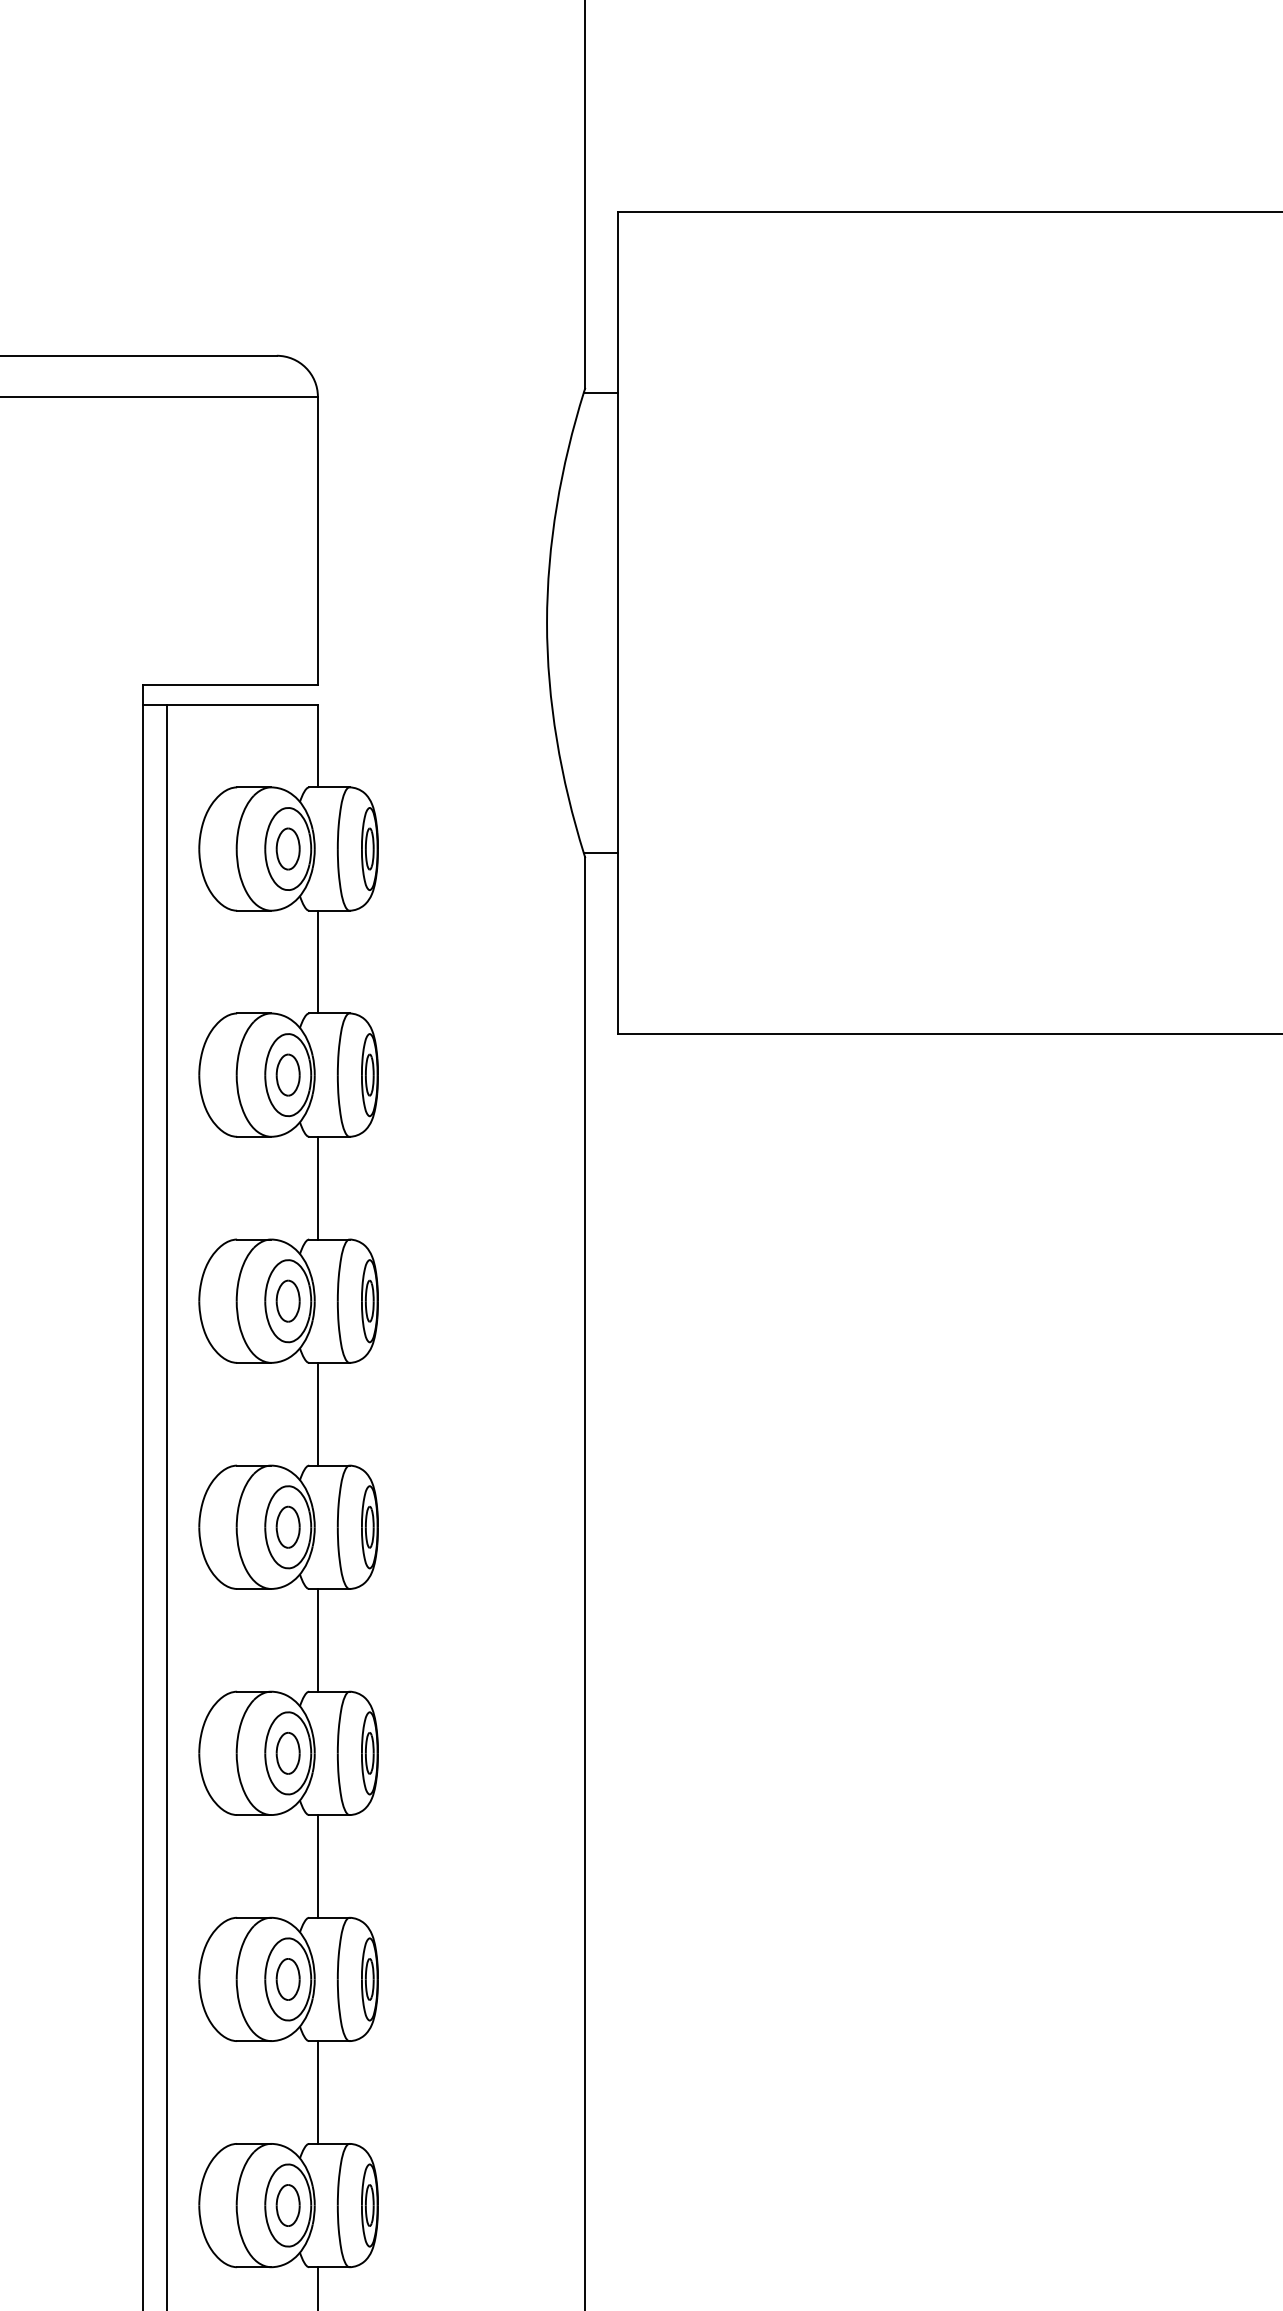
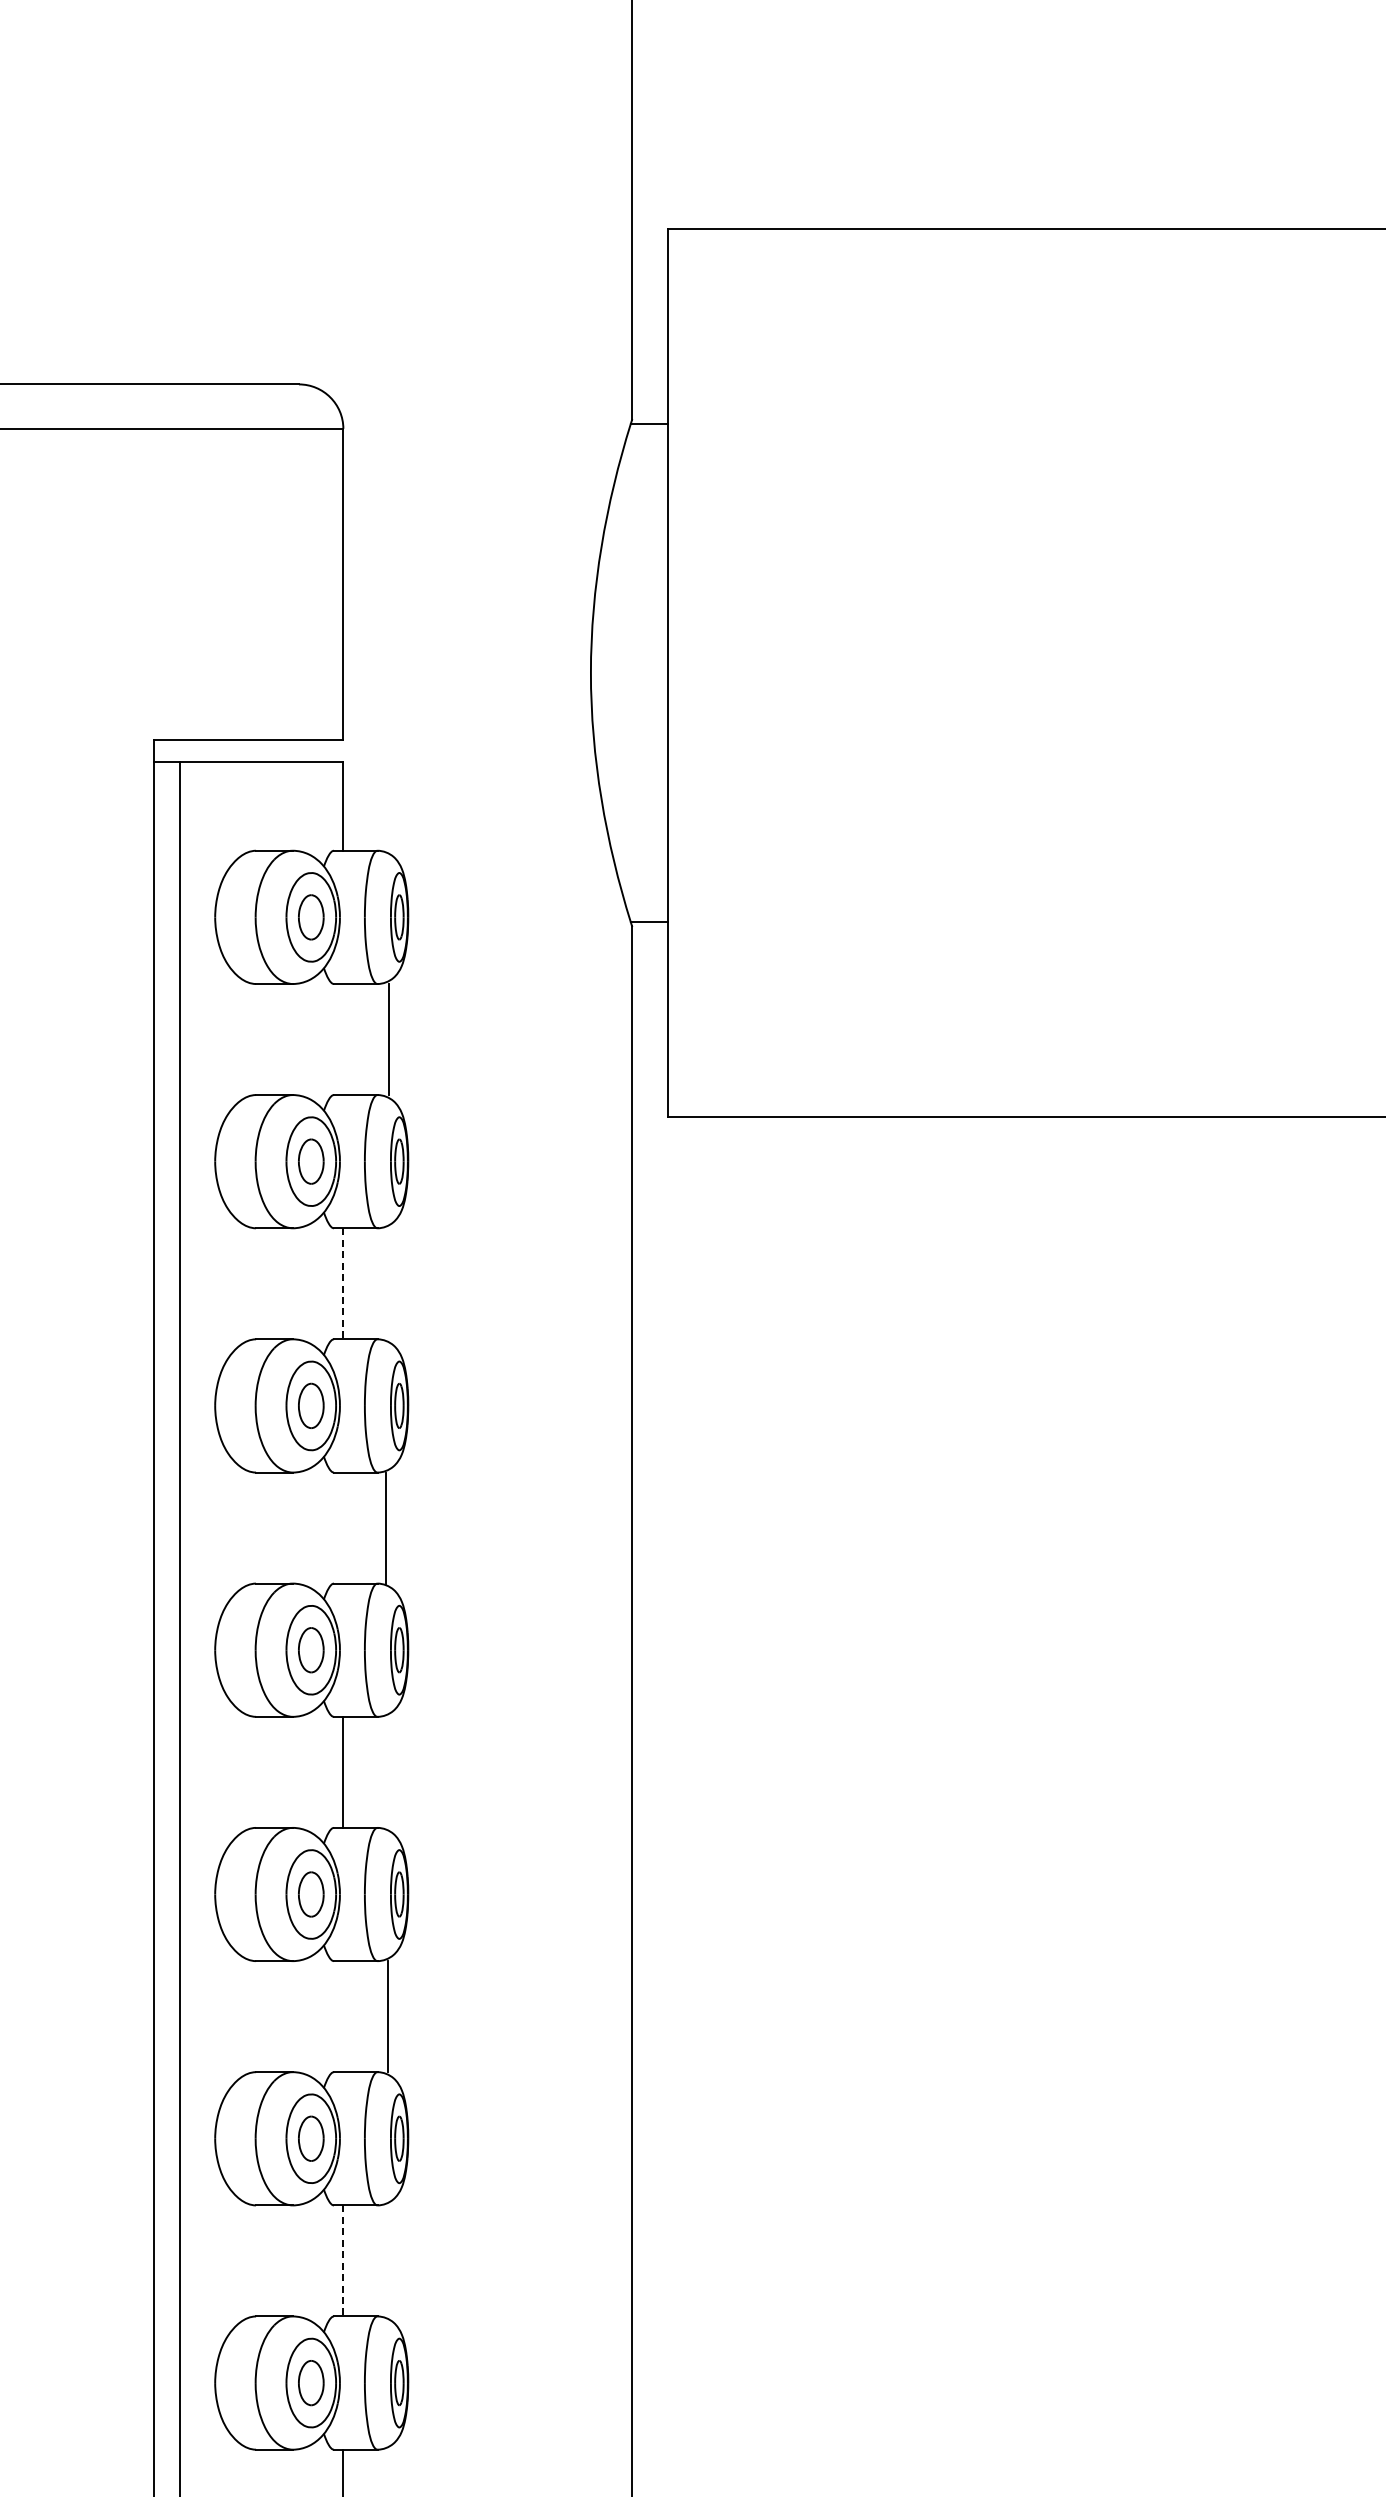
line: (318, 962) -> (389, 1039), moved
line: (318, 1187) -> (343, 1283), solid -> dashed
line: (318, 1413) -> (386, 1527), moved
line: (318, 1866) -> (388, 2016), moved
line: (318, 2092) -> (343, 2260), solid -> dashed

